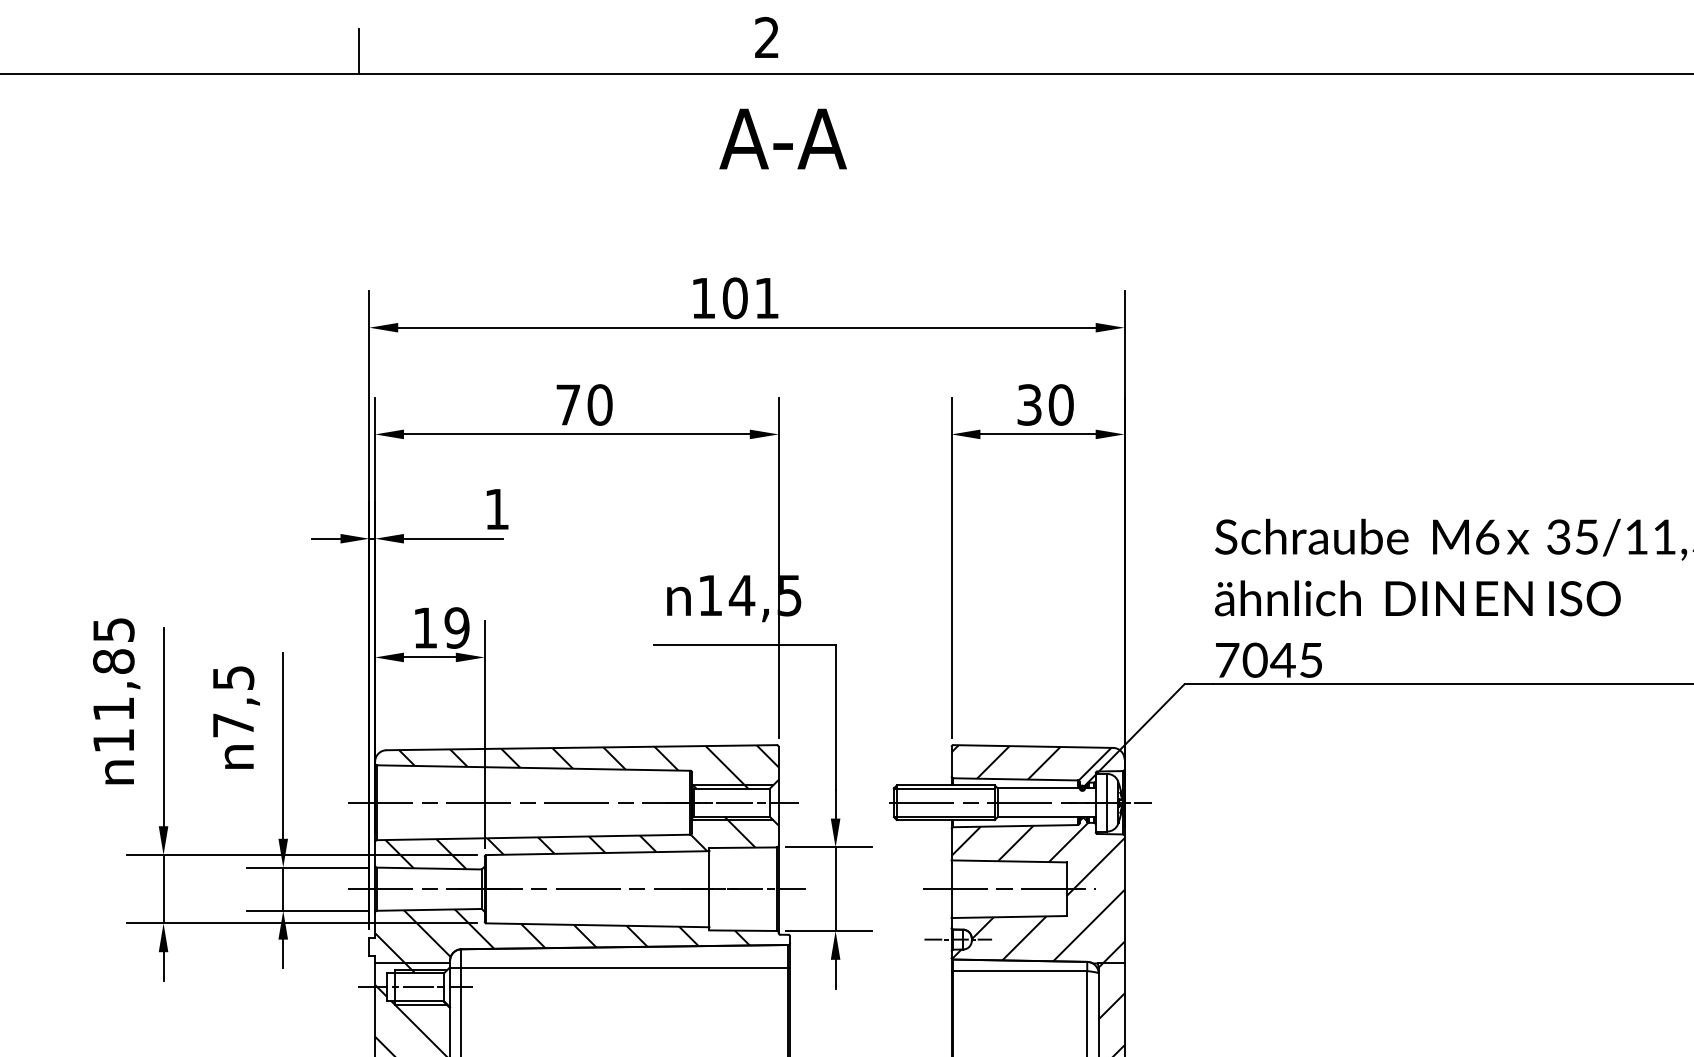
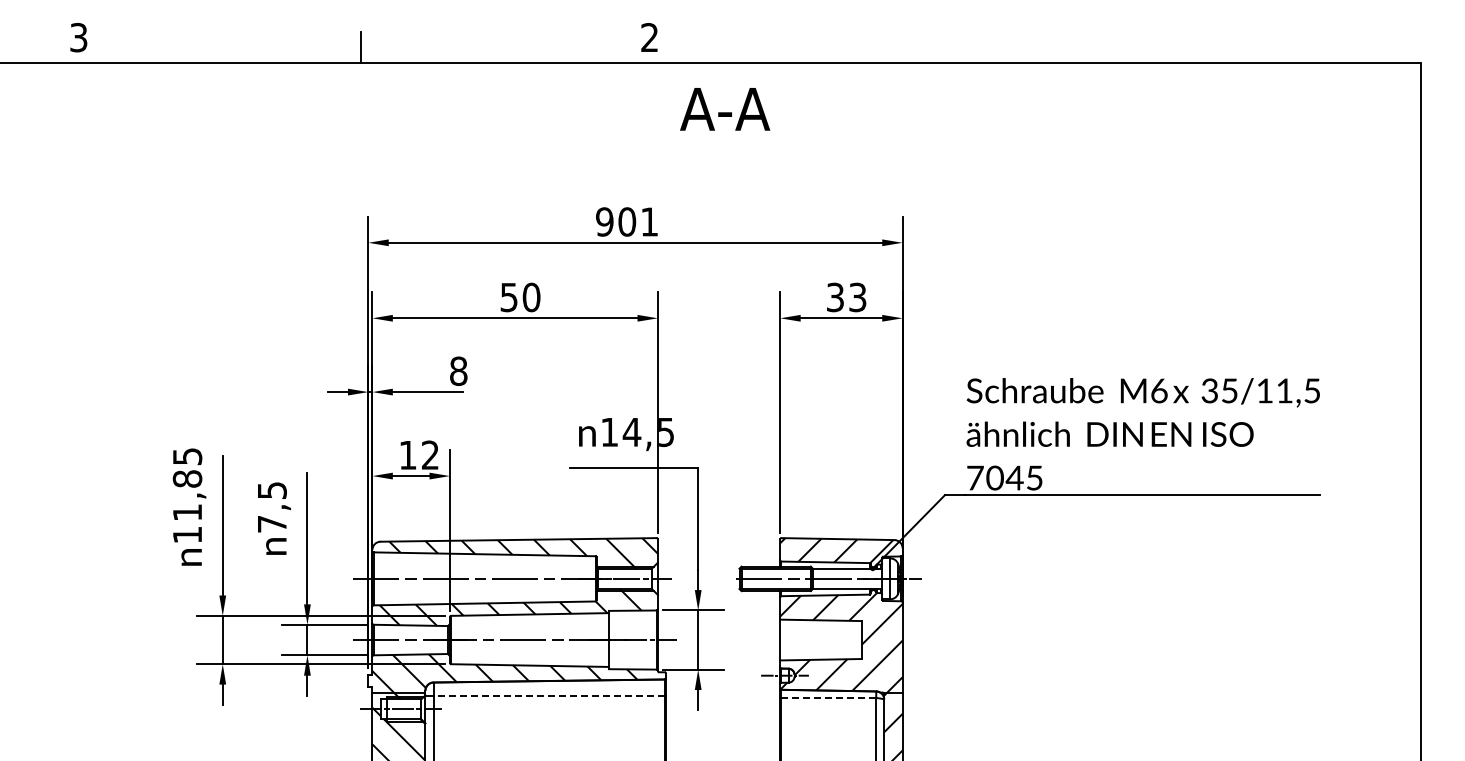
text: (783, 139) -> (725, 109), moved
text: (703, 297) -> (604, 221), 101 -> 901
text: (567, 405) -> (508, 297), 70 -> 50
text: (1060, 405) -> (857, 297), 30 -> 33
text: (496, 508) -> (458, 370), 1 -> 8
text: (457, 626) -> (430, 454), 19 -> 12
line: (1008, 889) -> (820, 640), removed
line: (625, 967) -> (549, 695), solid -> dashed
line: (1021, 970) -> (829, 697), solid -> dashed

